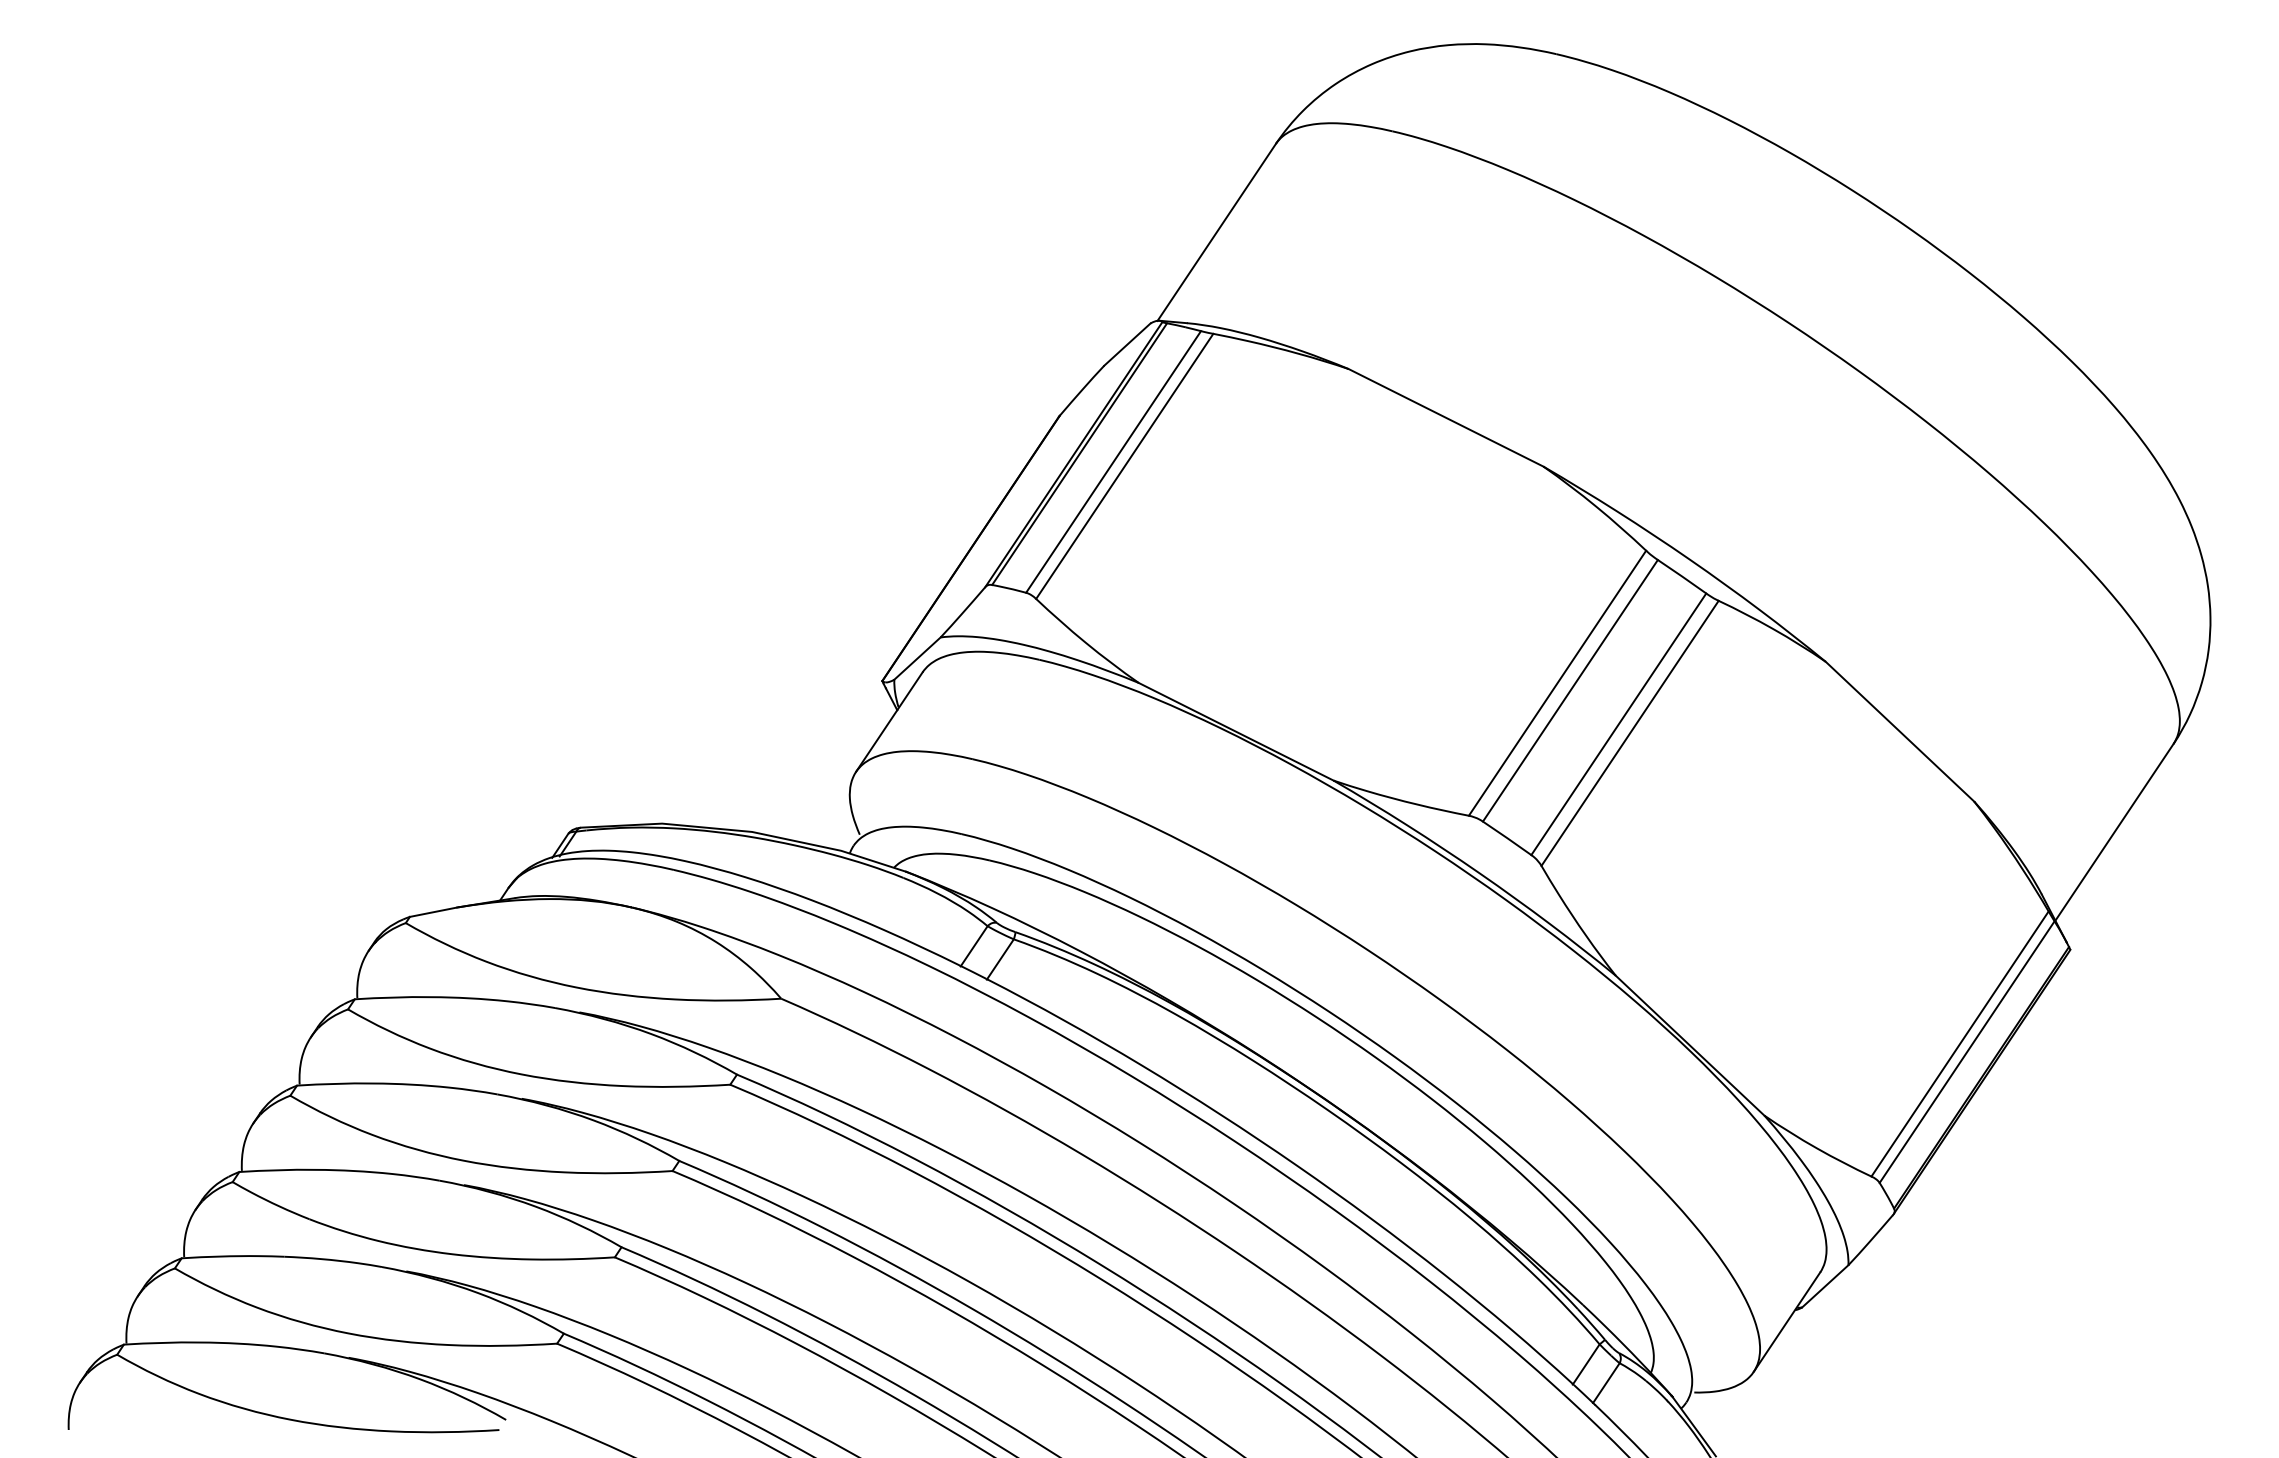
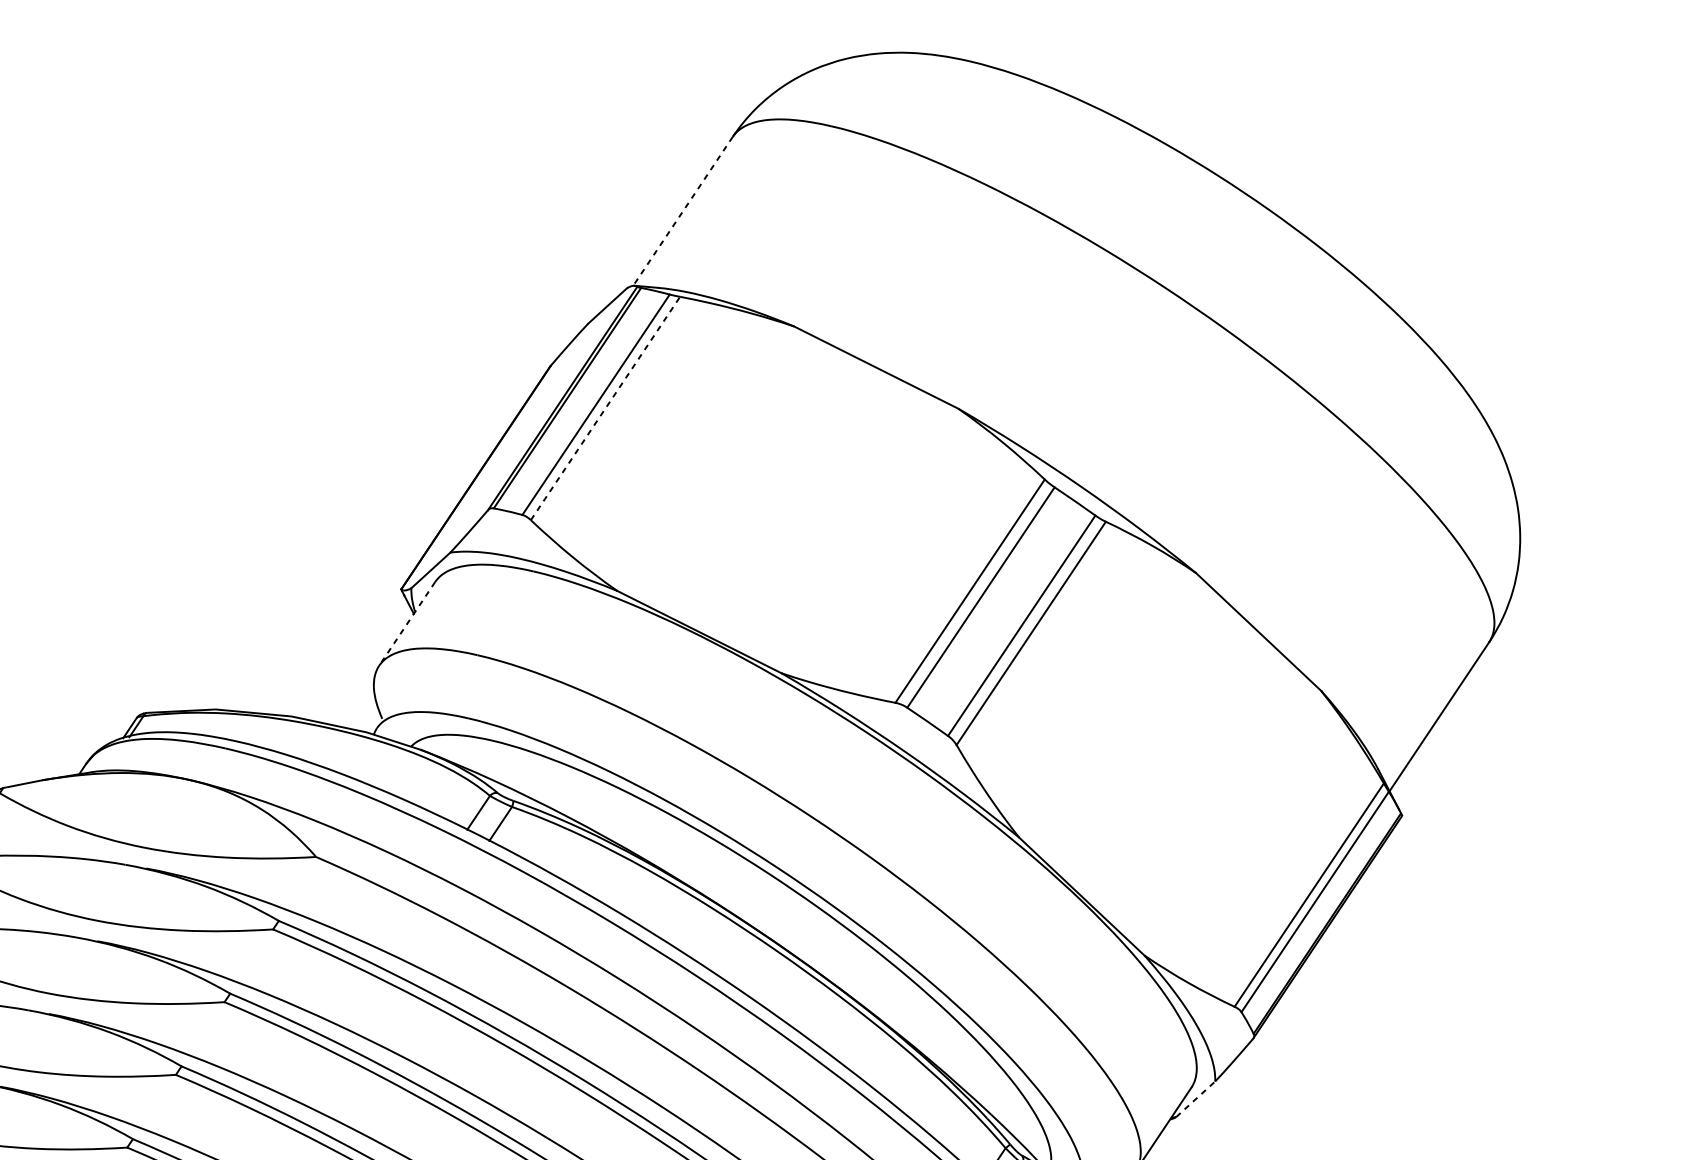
line: (1216, 232) -> (682, 211), solid -> dashed
line: (1125, 465) -> (606, 407), solid -> dashed
line: (889, 722) -> (407, 624), solid -> dashed
line: (1825, 1285) -> (1195, 1098), solid -> dashed

